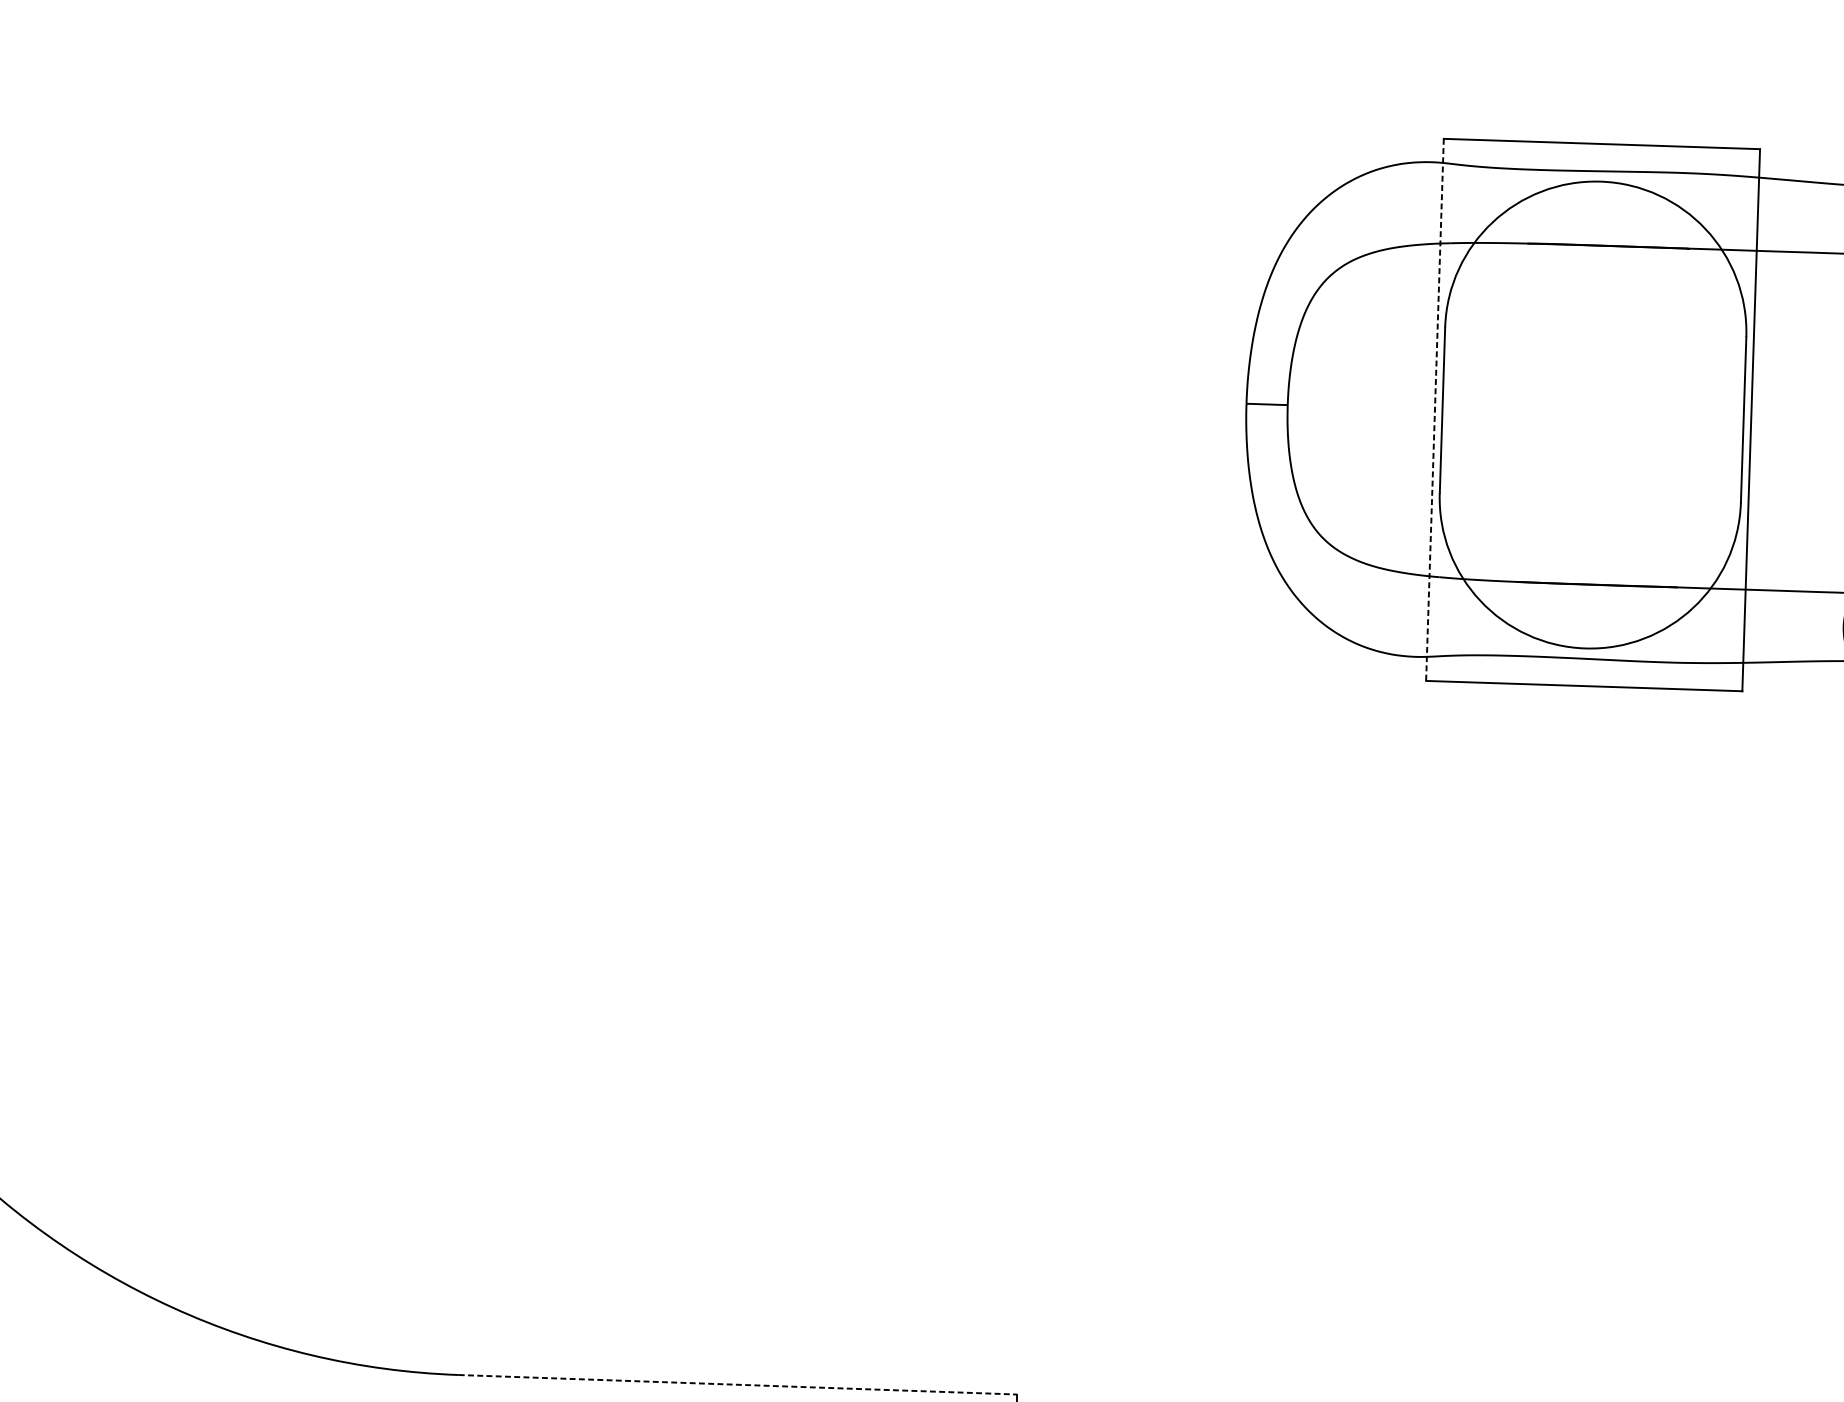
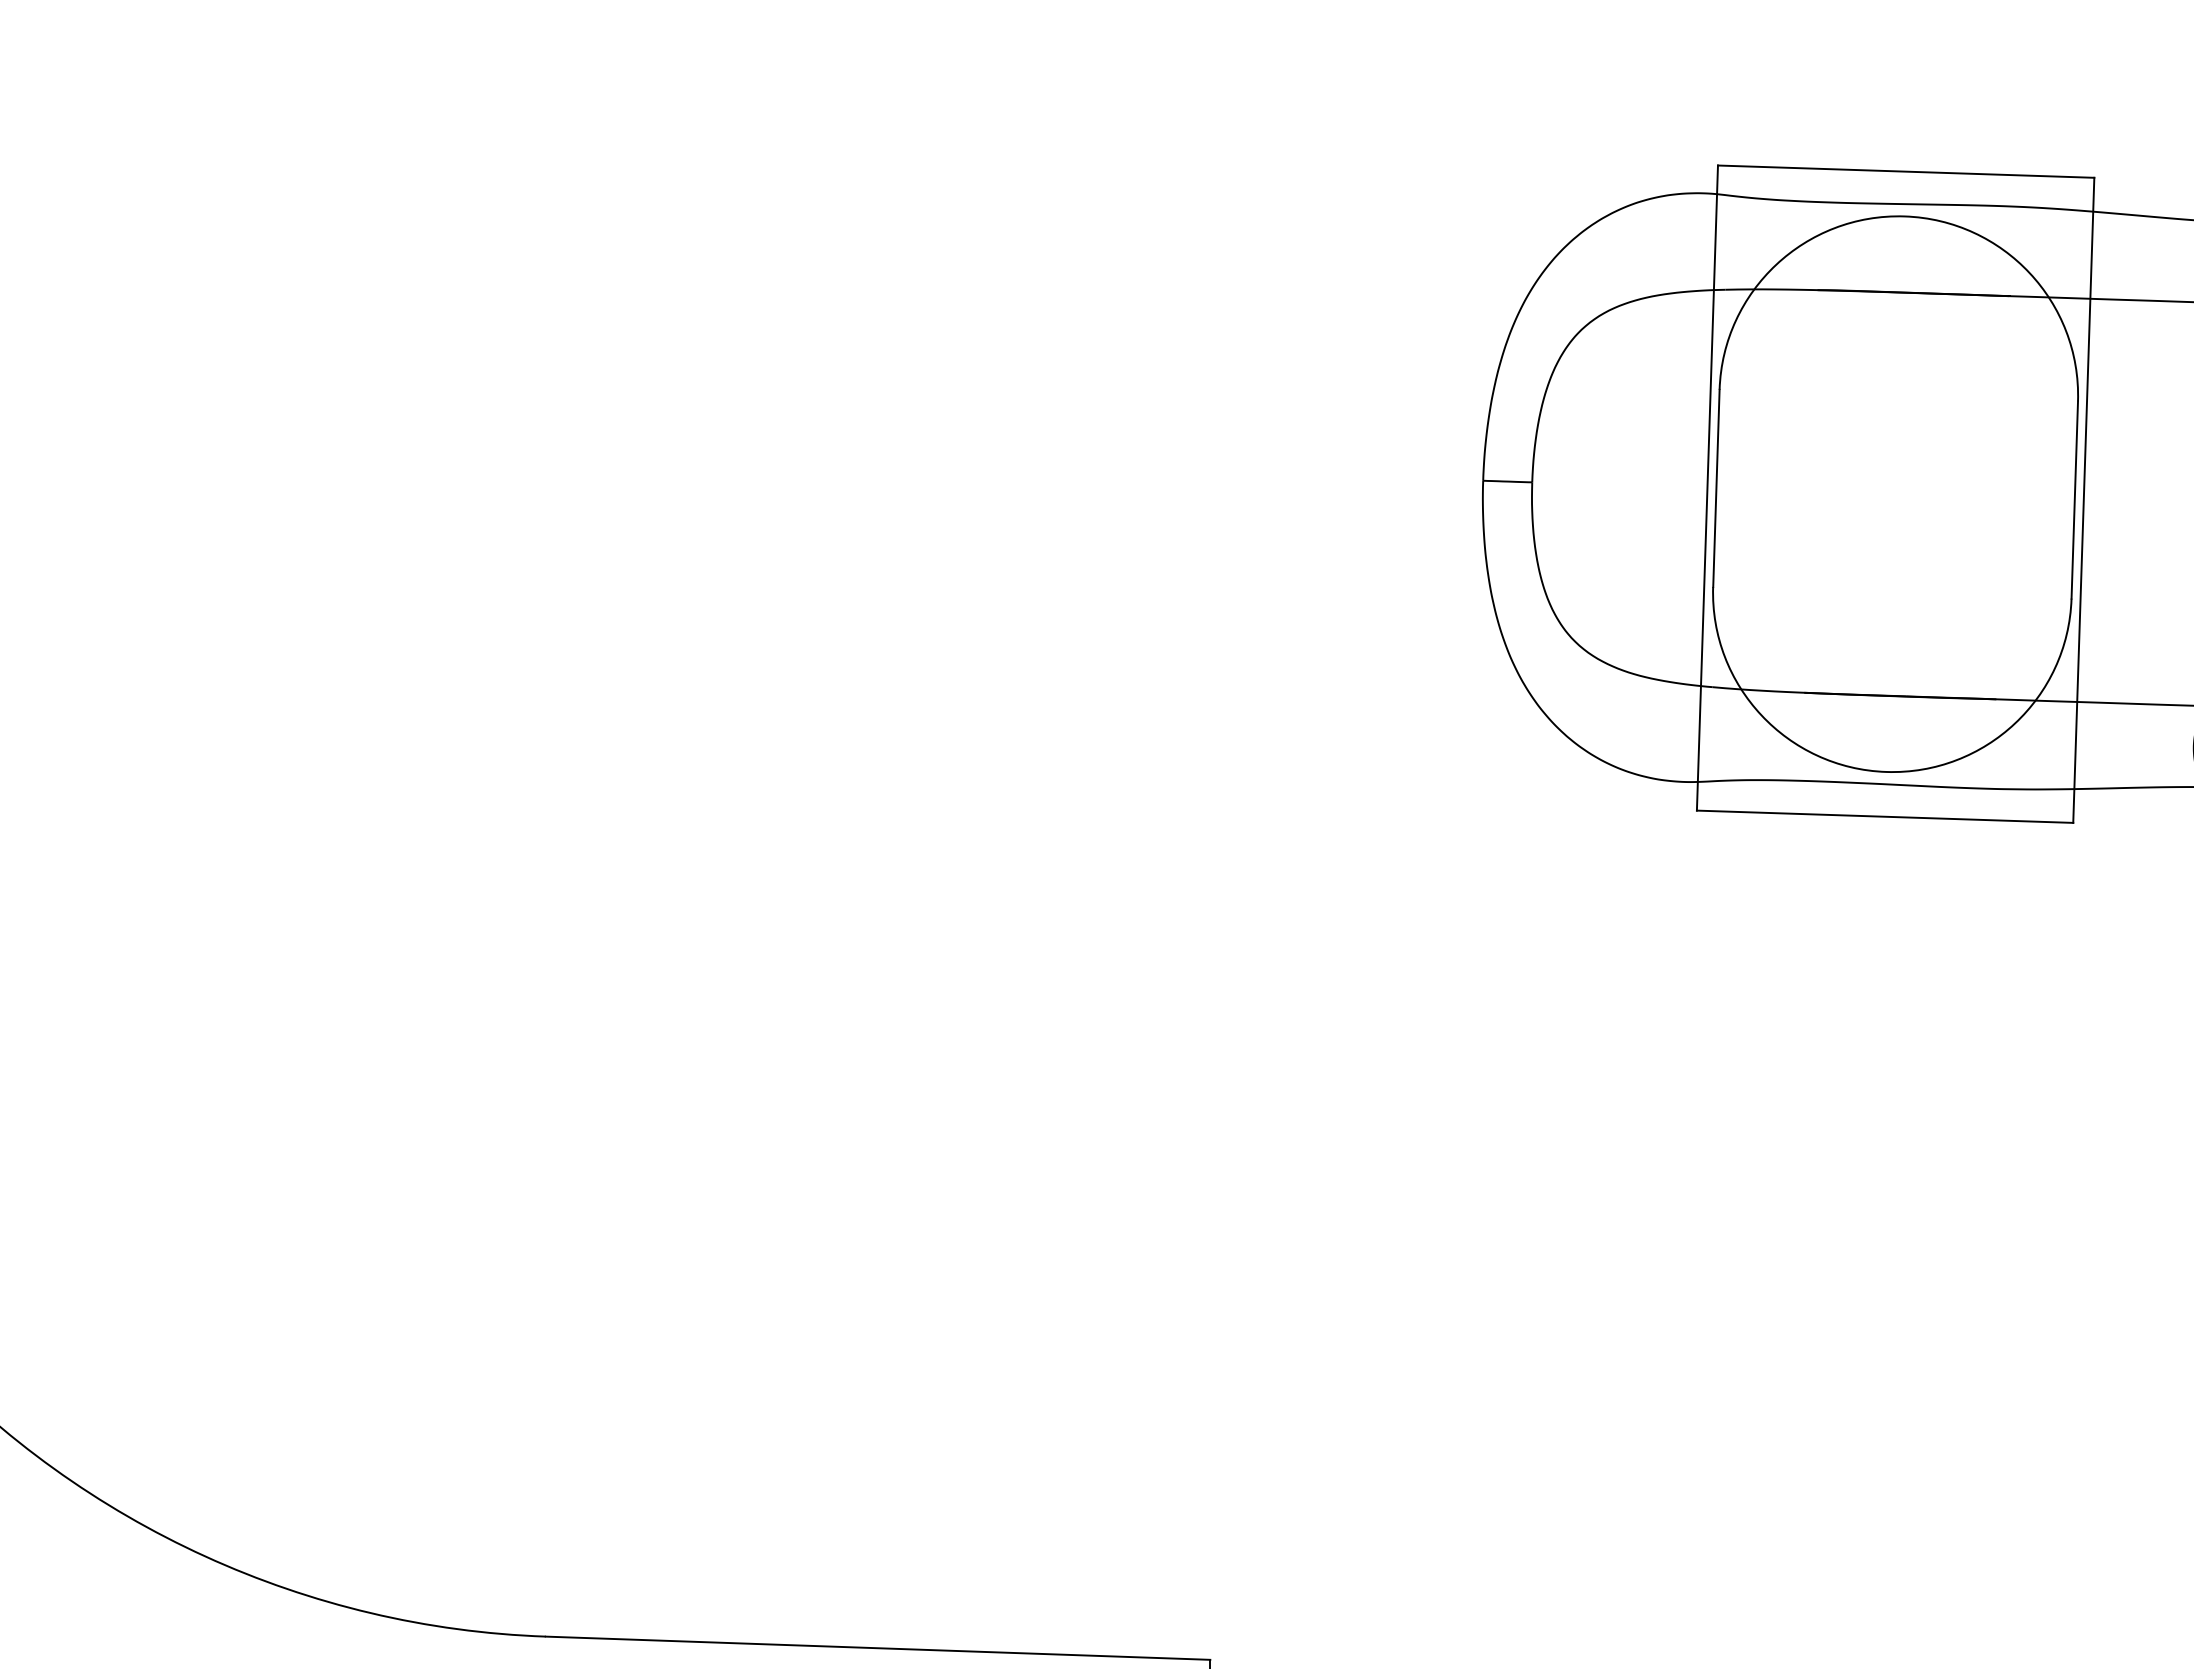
line: (1435, 410) -> (1707, 488), dashed -> solid
line: (738, 1385) -> (878, 1648), dashed -> solid

